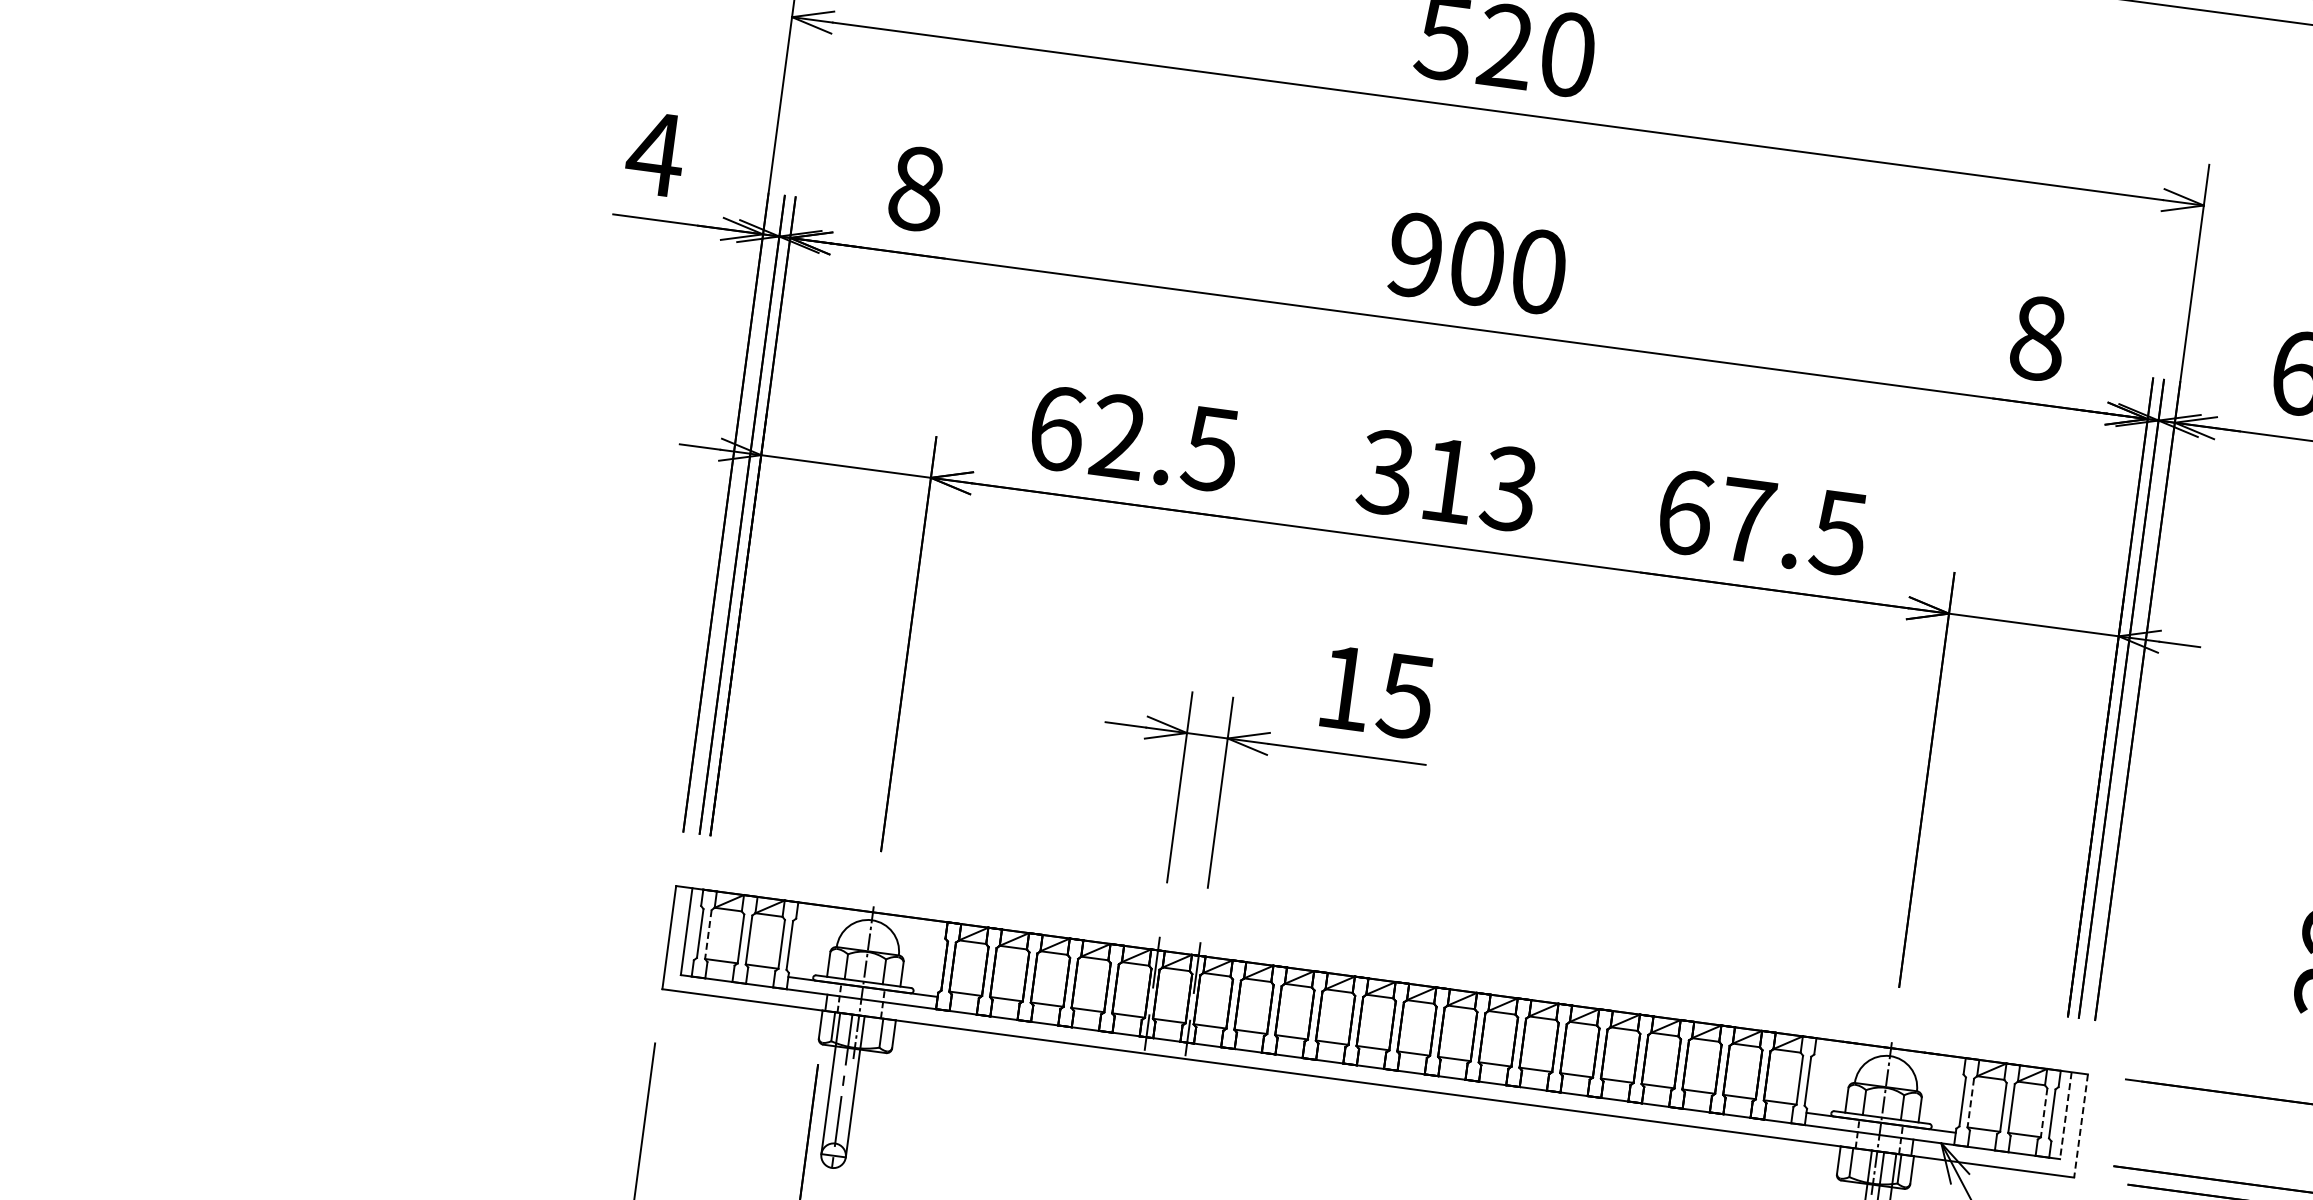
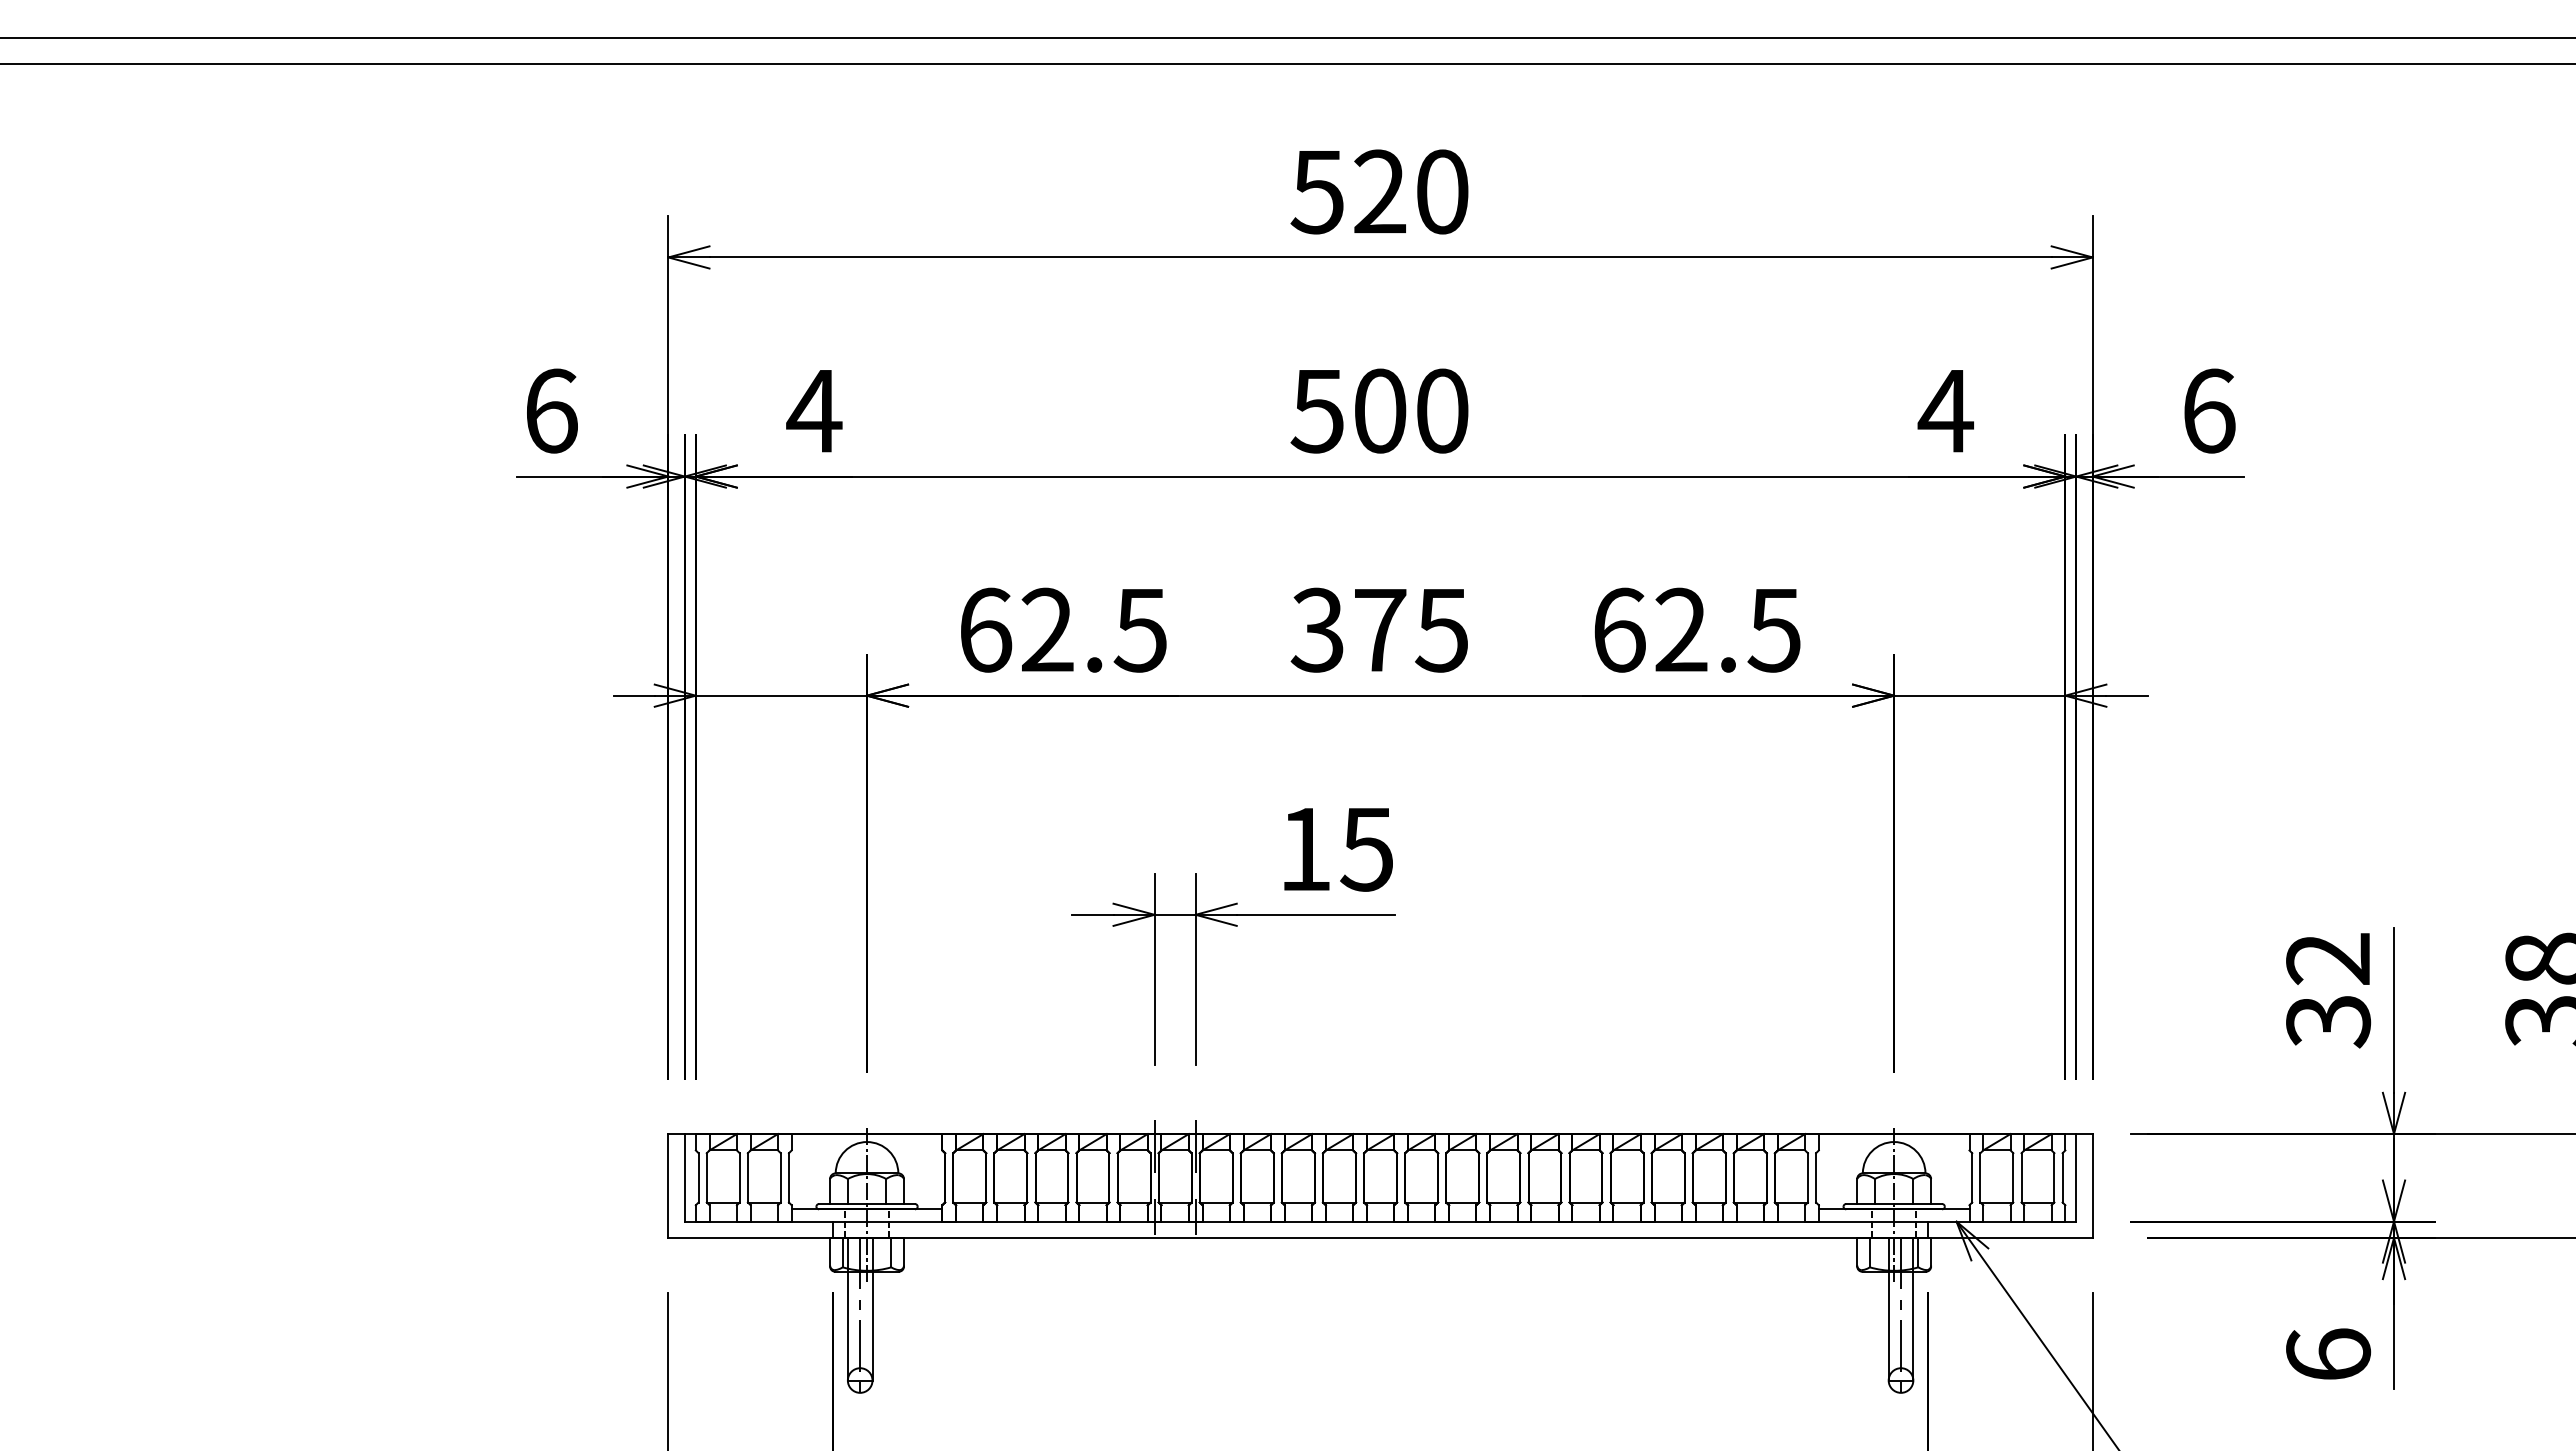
text: (654, 153) -> (550, 410), 4 -> 6
text: (916, 188) -> (814, 410), 8 -> 4
text: (1414, 254) -> (1316, 410), 900 -> 500
text: (2037, 337) -> (1945, 410), 8 -> 4
text: (1479, 484) -> (1411, 629), 313 -> 375
text: (1747, 519) -> (1681, 629), 67.5 -> 62.5
line: (708, 934) -> (706, 1177), dashed -> solid
line: (1970, 1102) -> (1980, 1177), dashed -> solid
line: (2044, 1112) -> (2054, 1177), dashed -> solid
line: (2066, 1115) -> (2076, 1177), dashed -> solid
line: (2080, 1126) -> (2092, 1186), dashed -> solid

